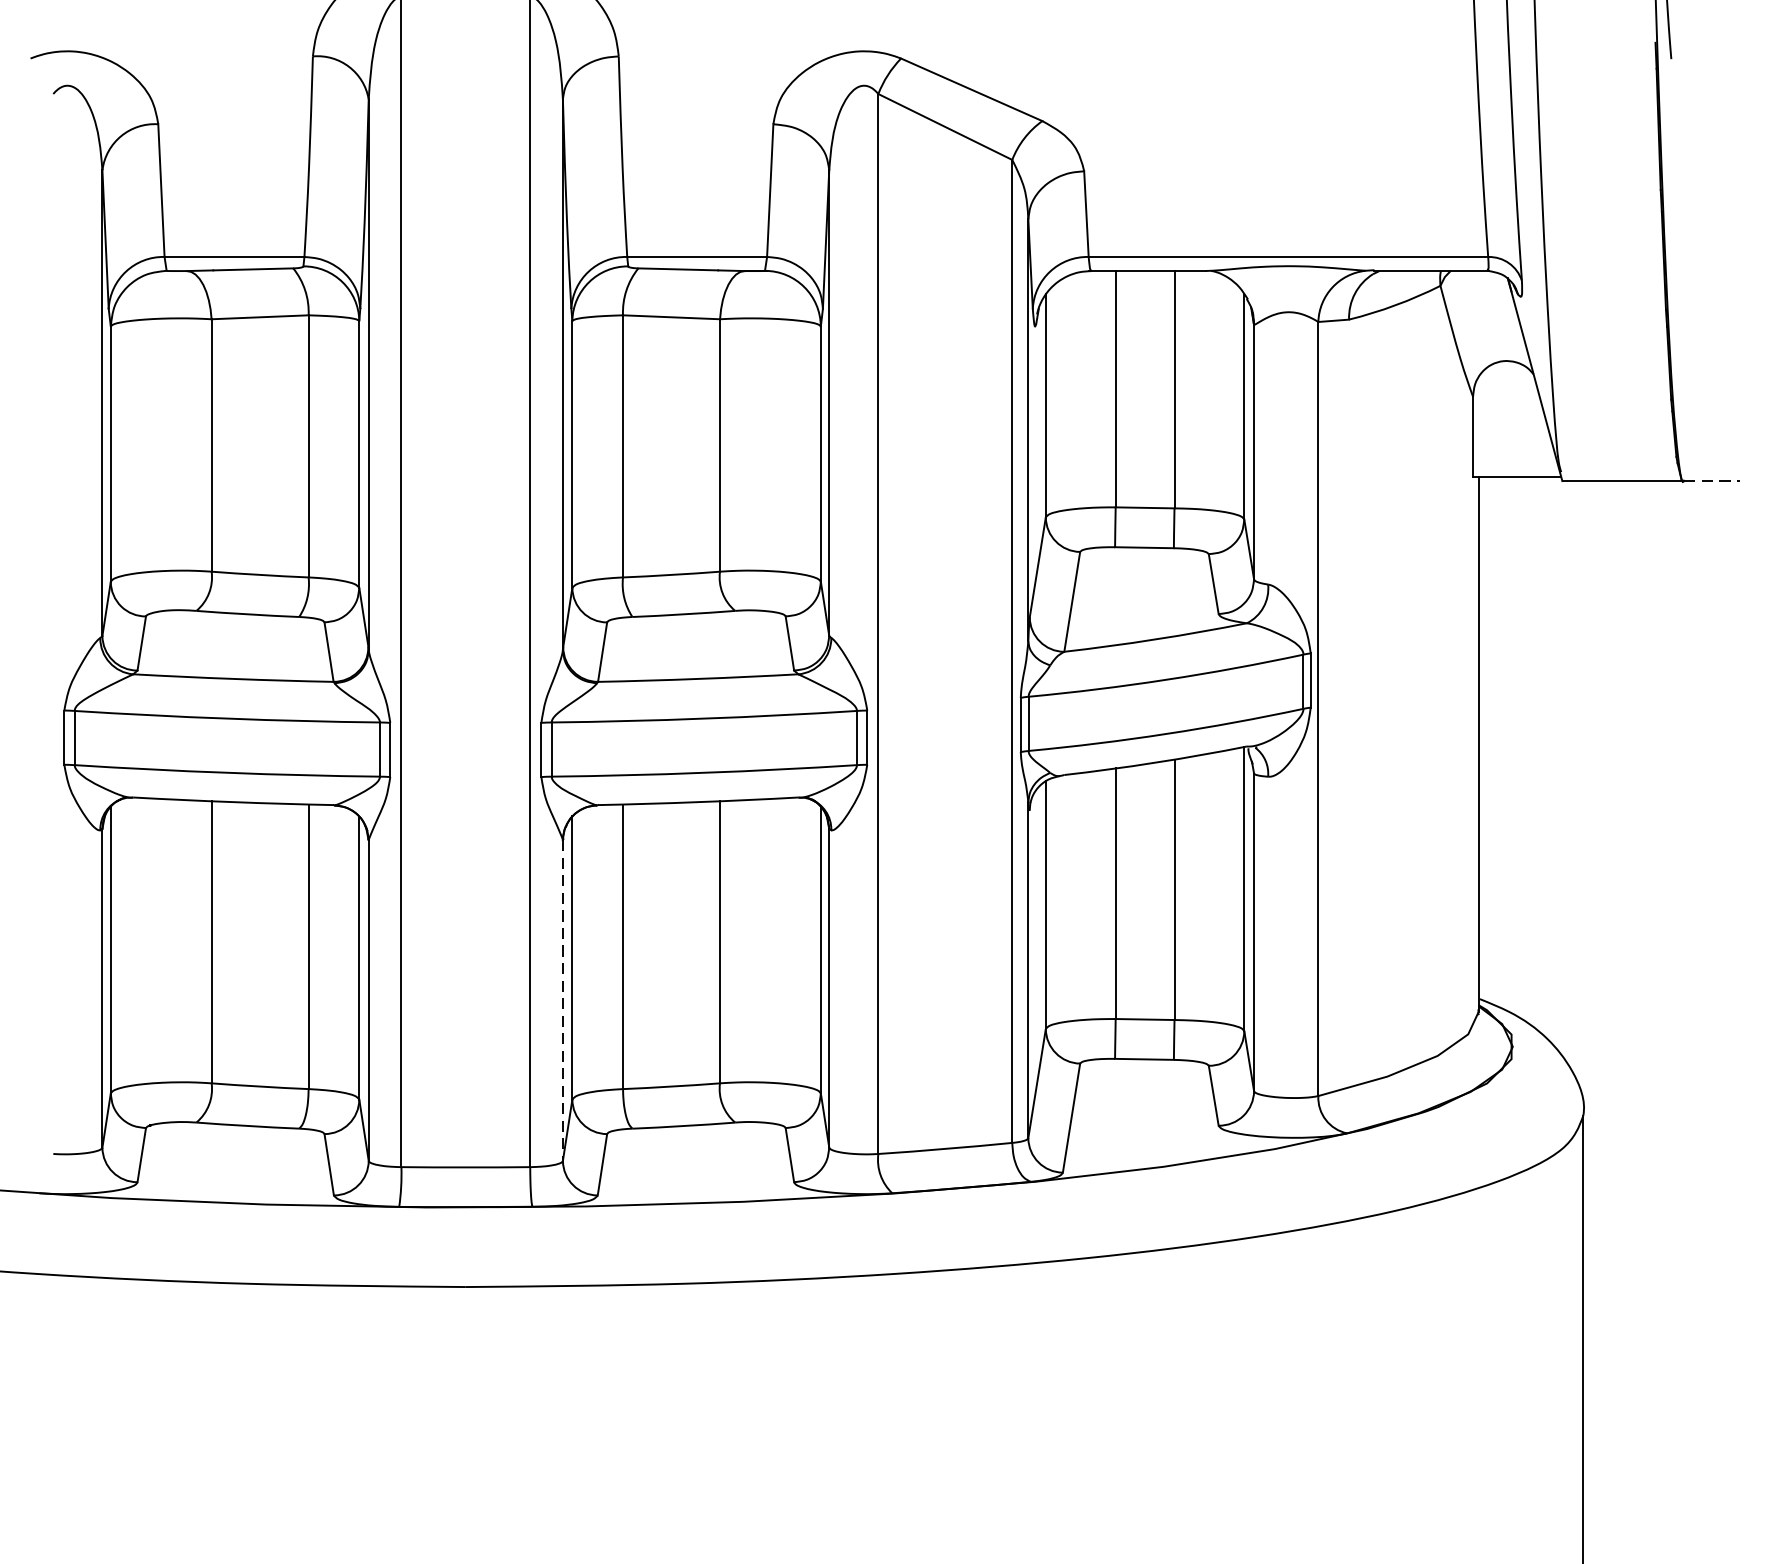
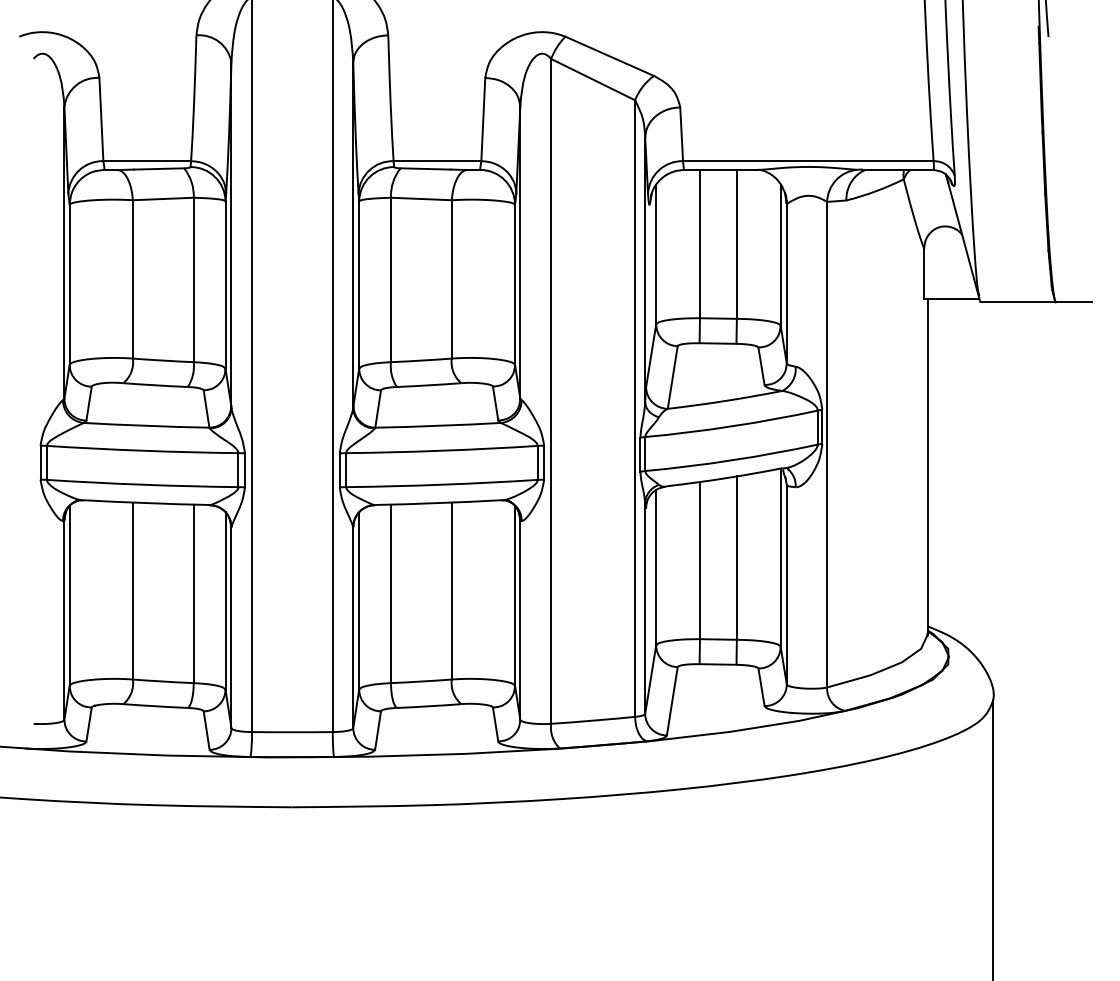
line: (1712, 480) -> (1074, 301), dashed -> solid
line: (563, 1000) -> (353, 627), dashed -> solid

